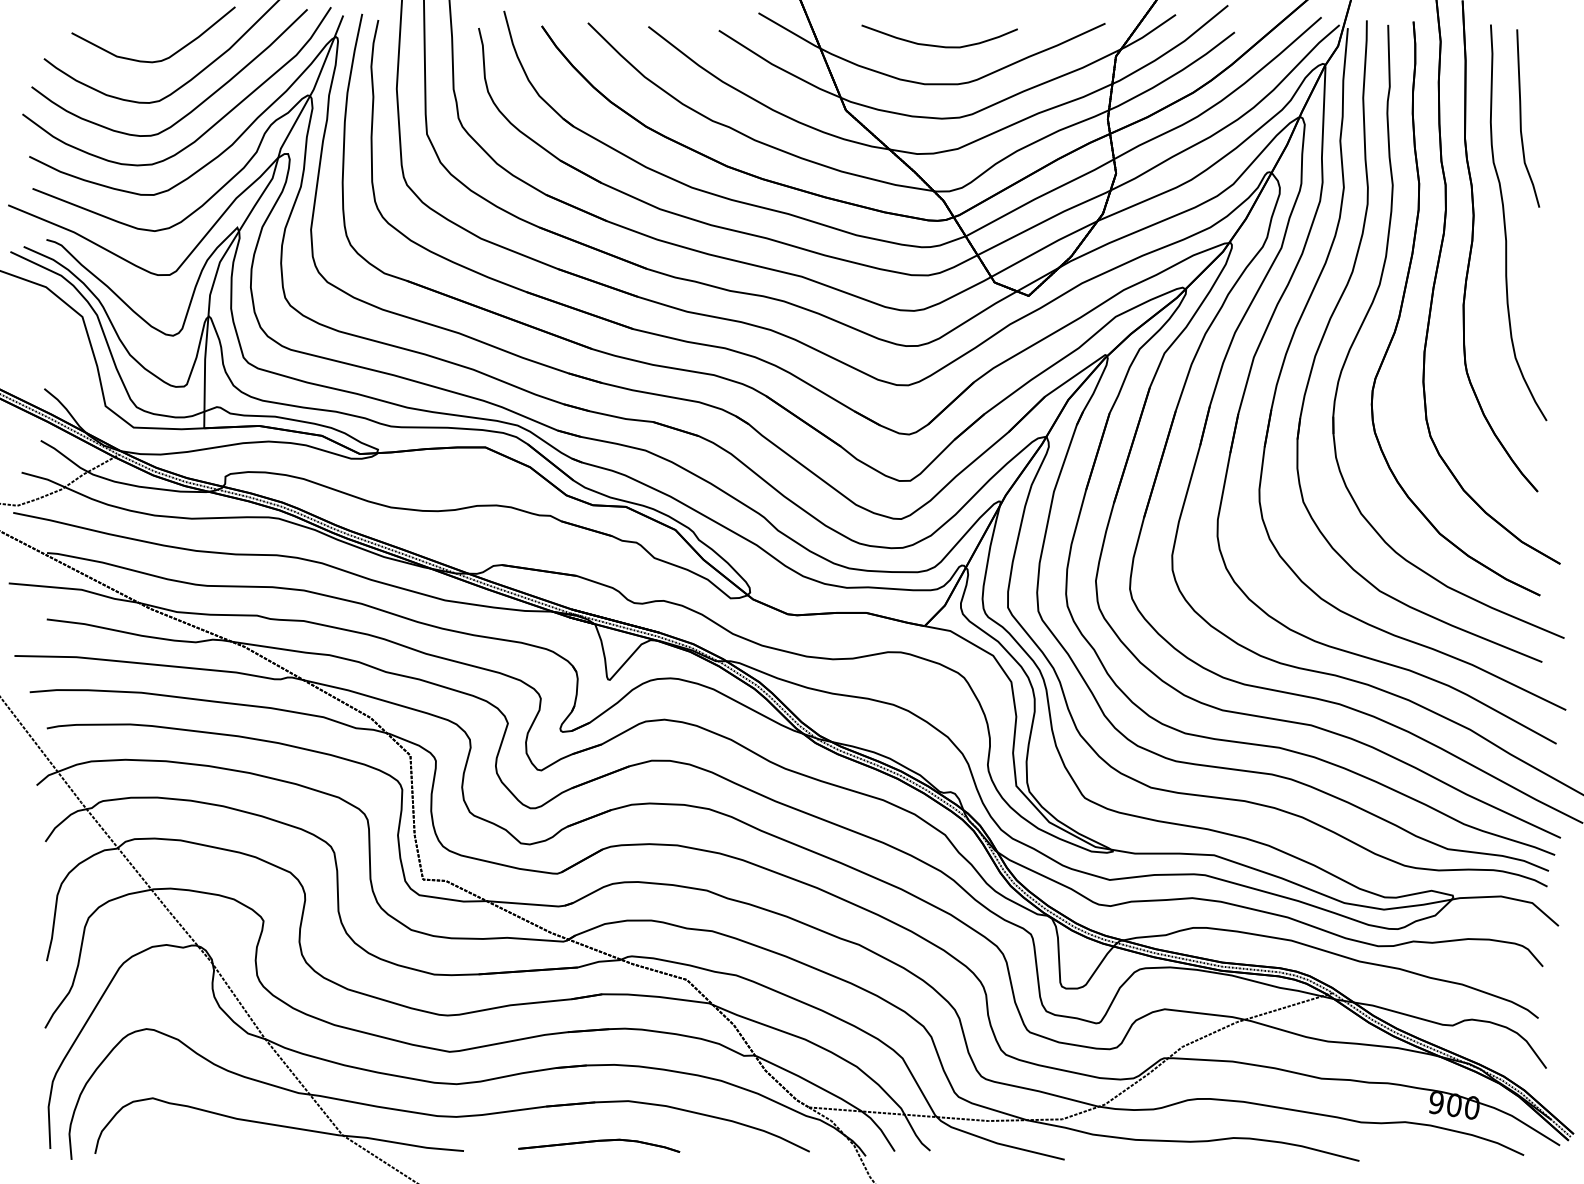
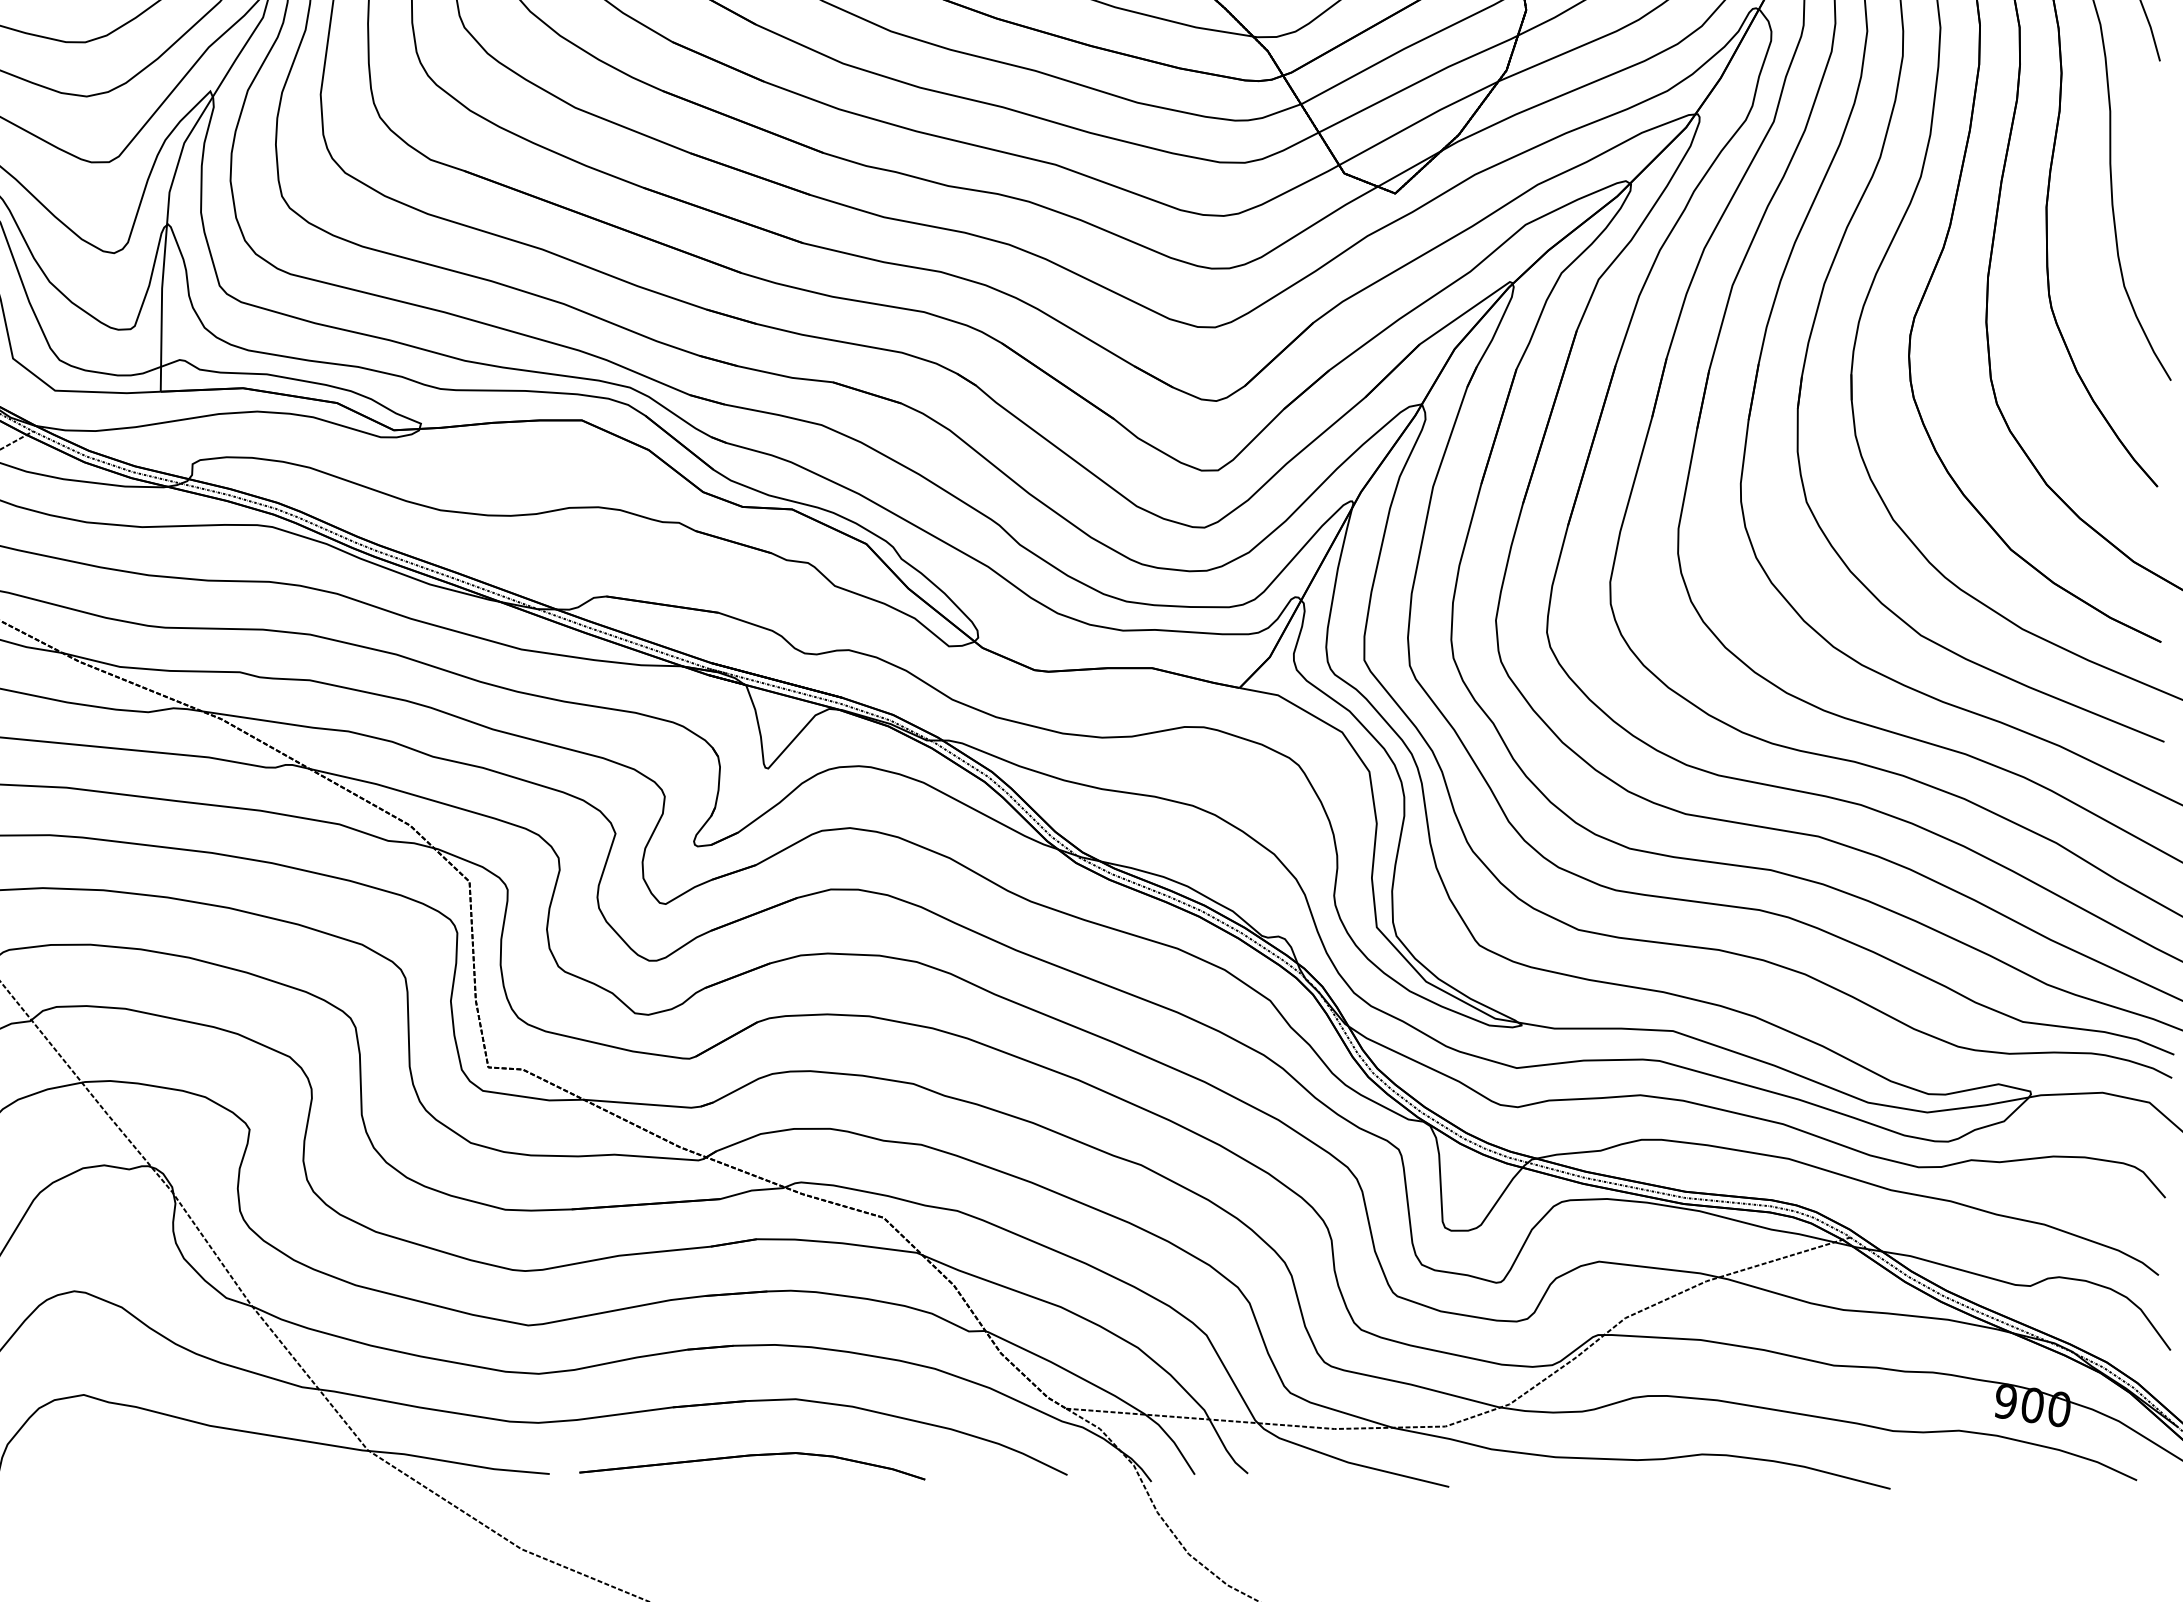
part: (598, 1145) -> (751, 1465), size x1.43

